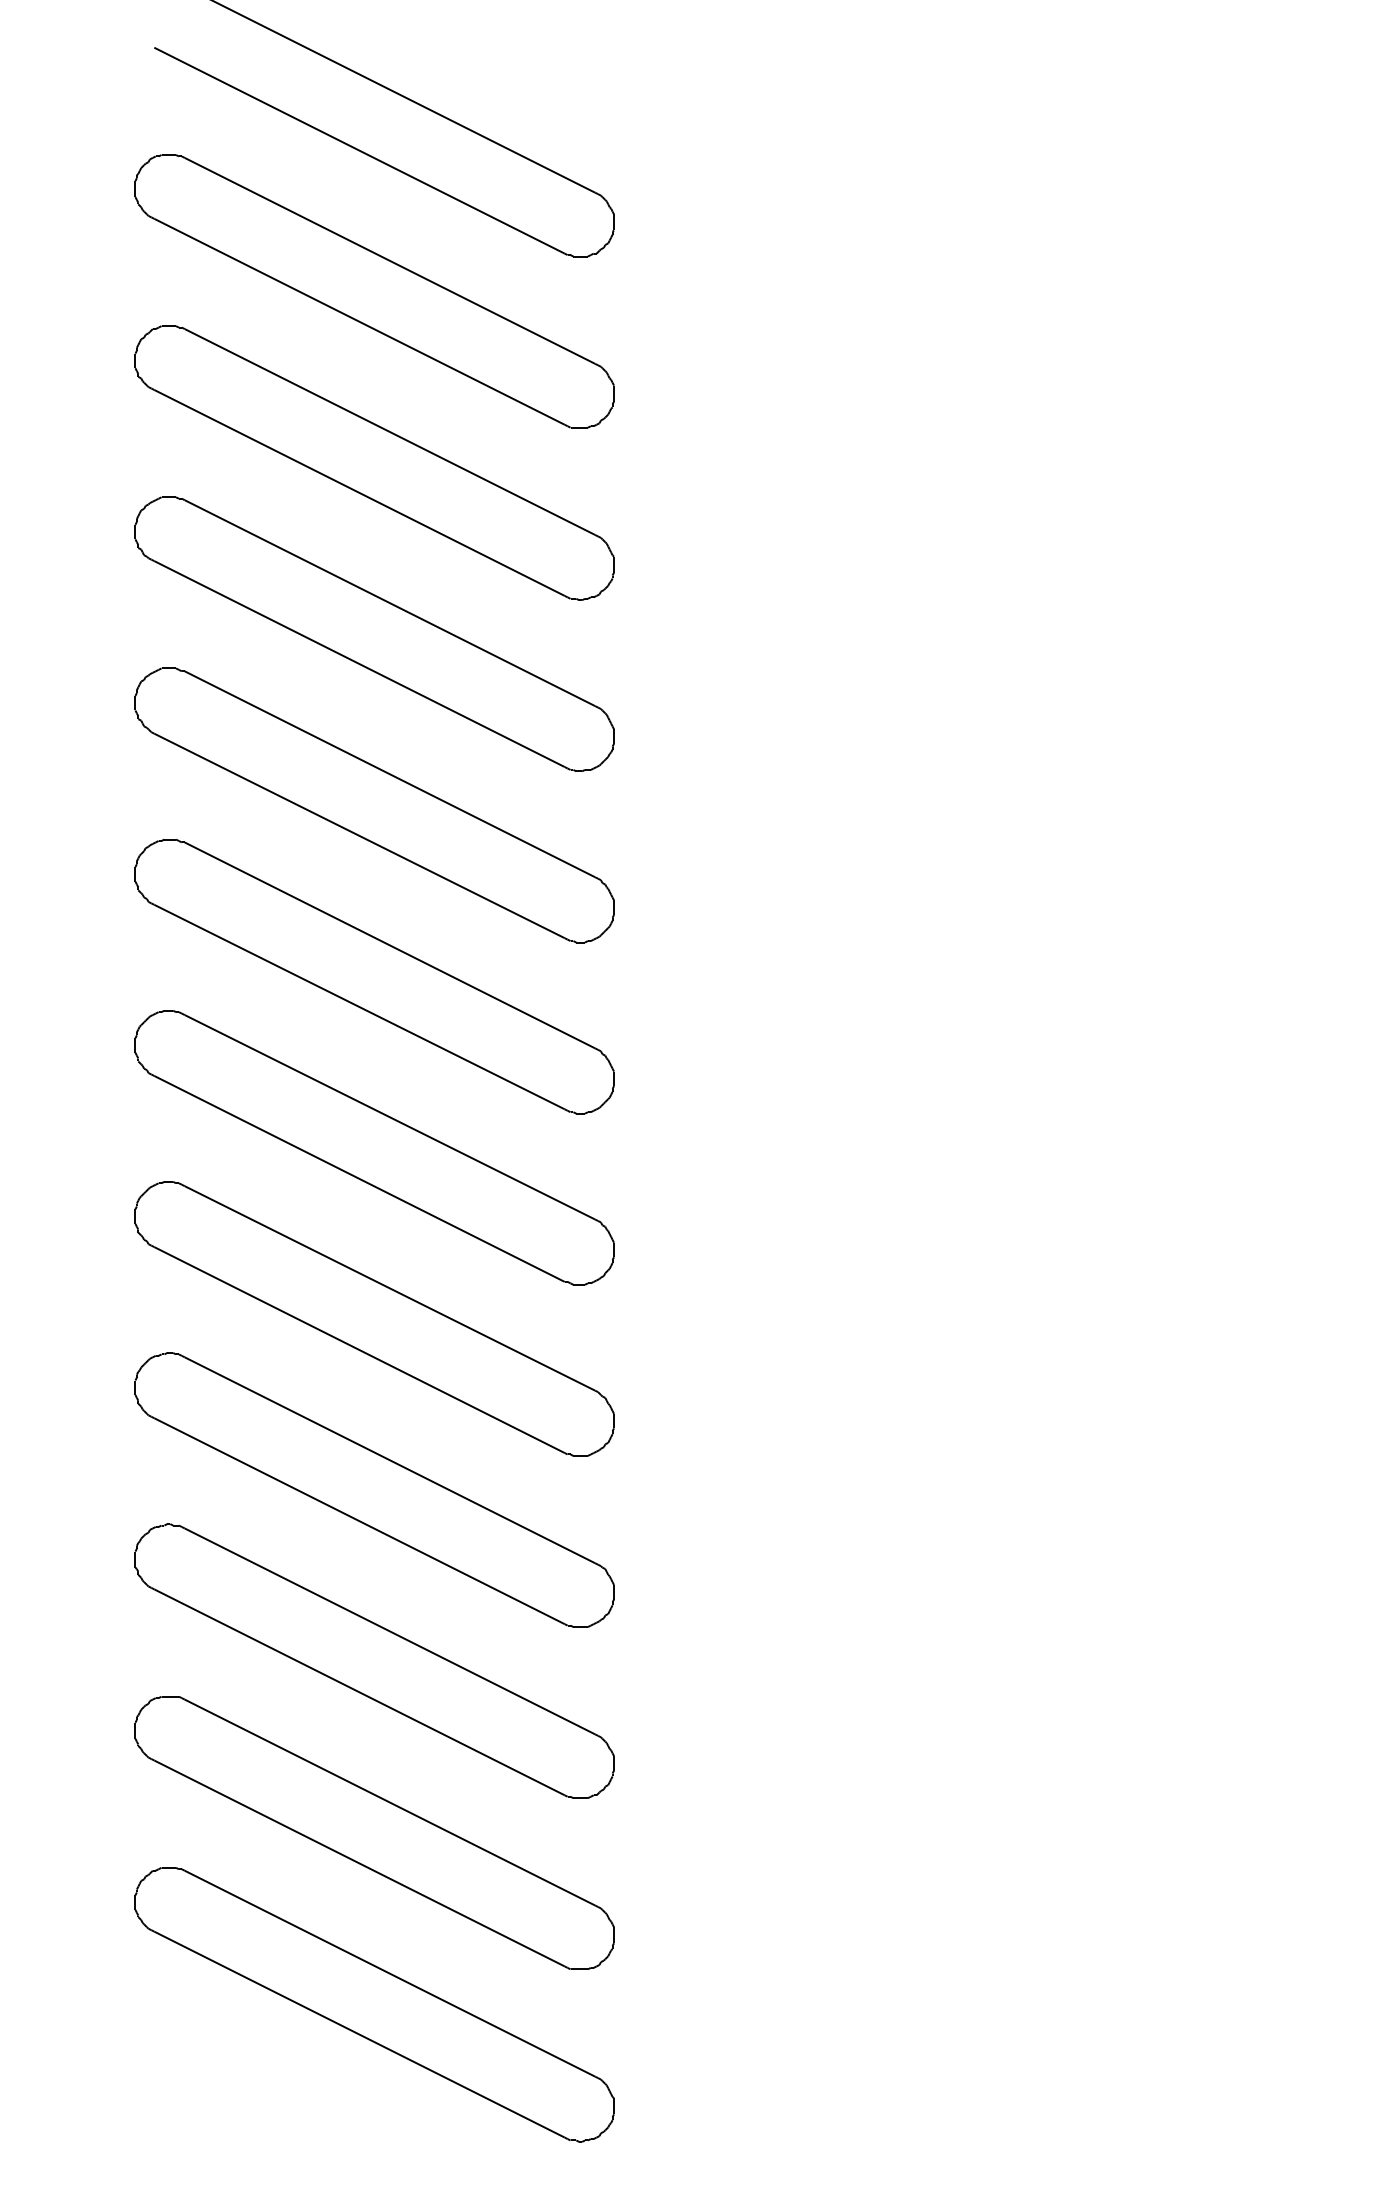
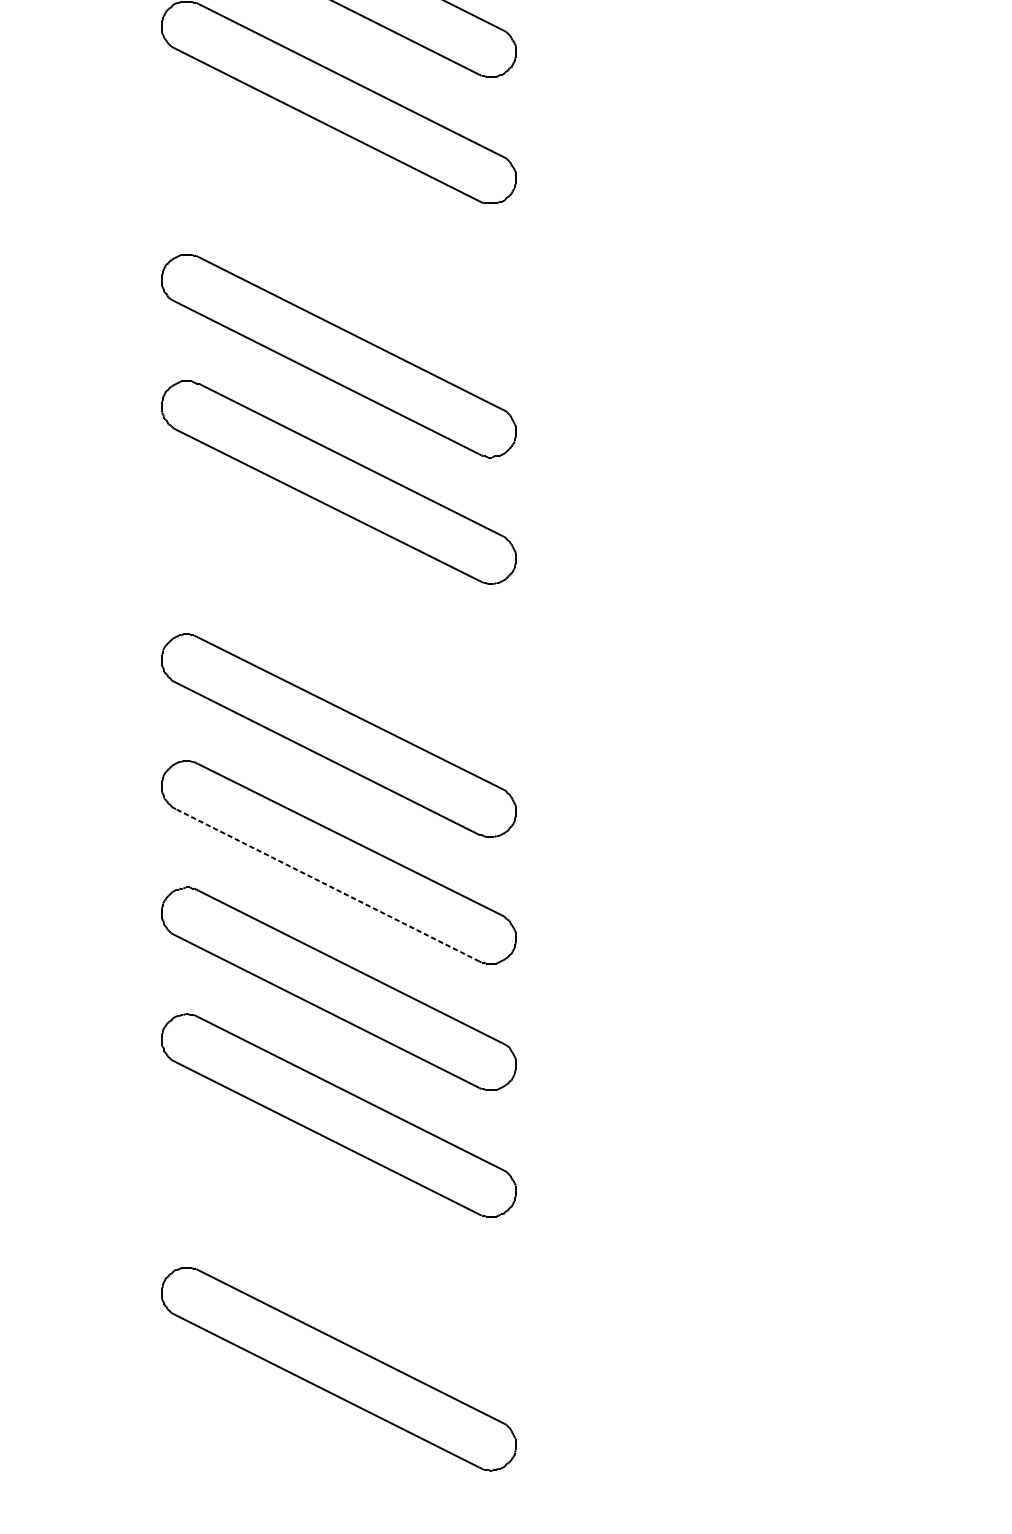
part: (374, 462) -> (338, 229), removed
part: (374, 976) -> (338, 609), removed
line: (359, 1350) -> (327, 885), solid -> dashed
part: (374, 1832) -> (338, 1241), removed

